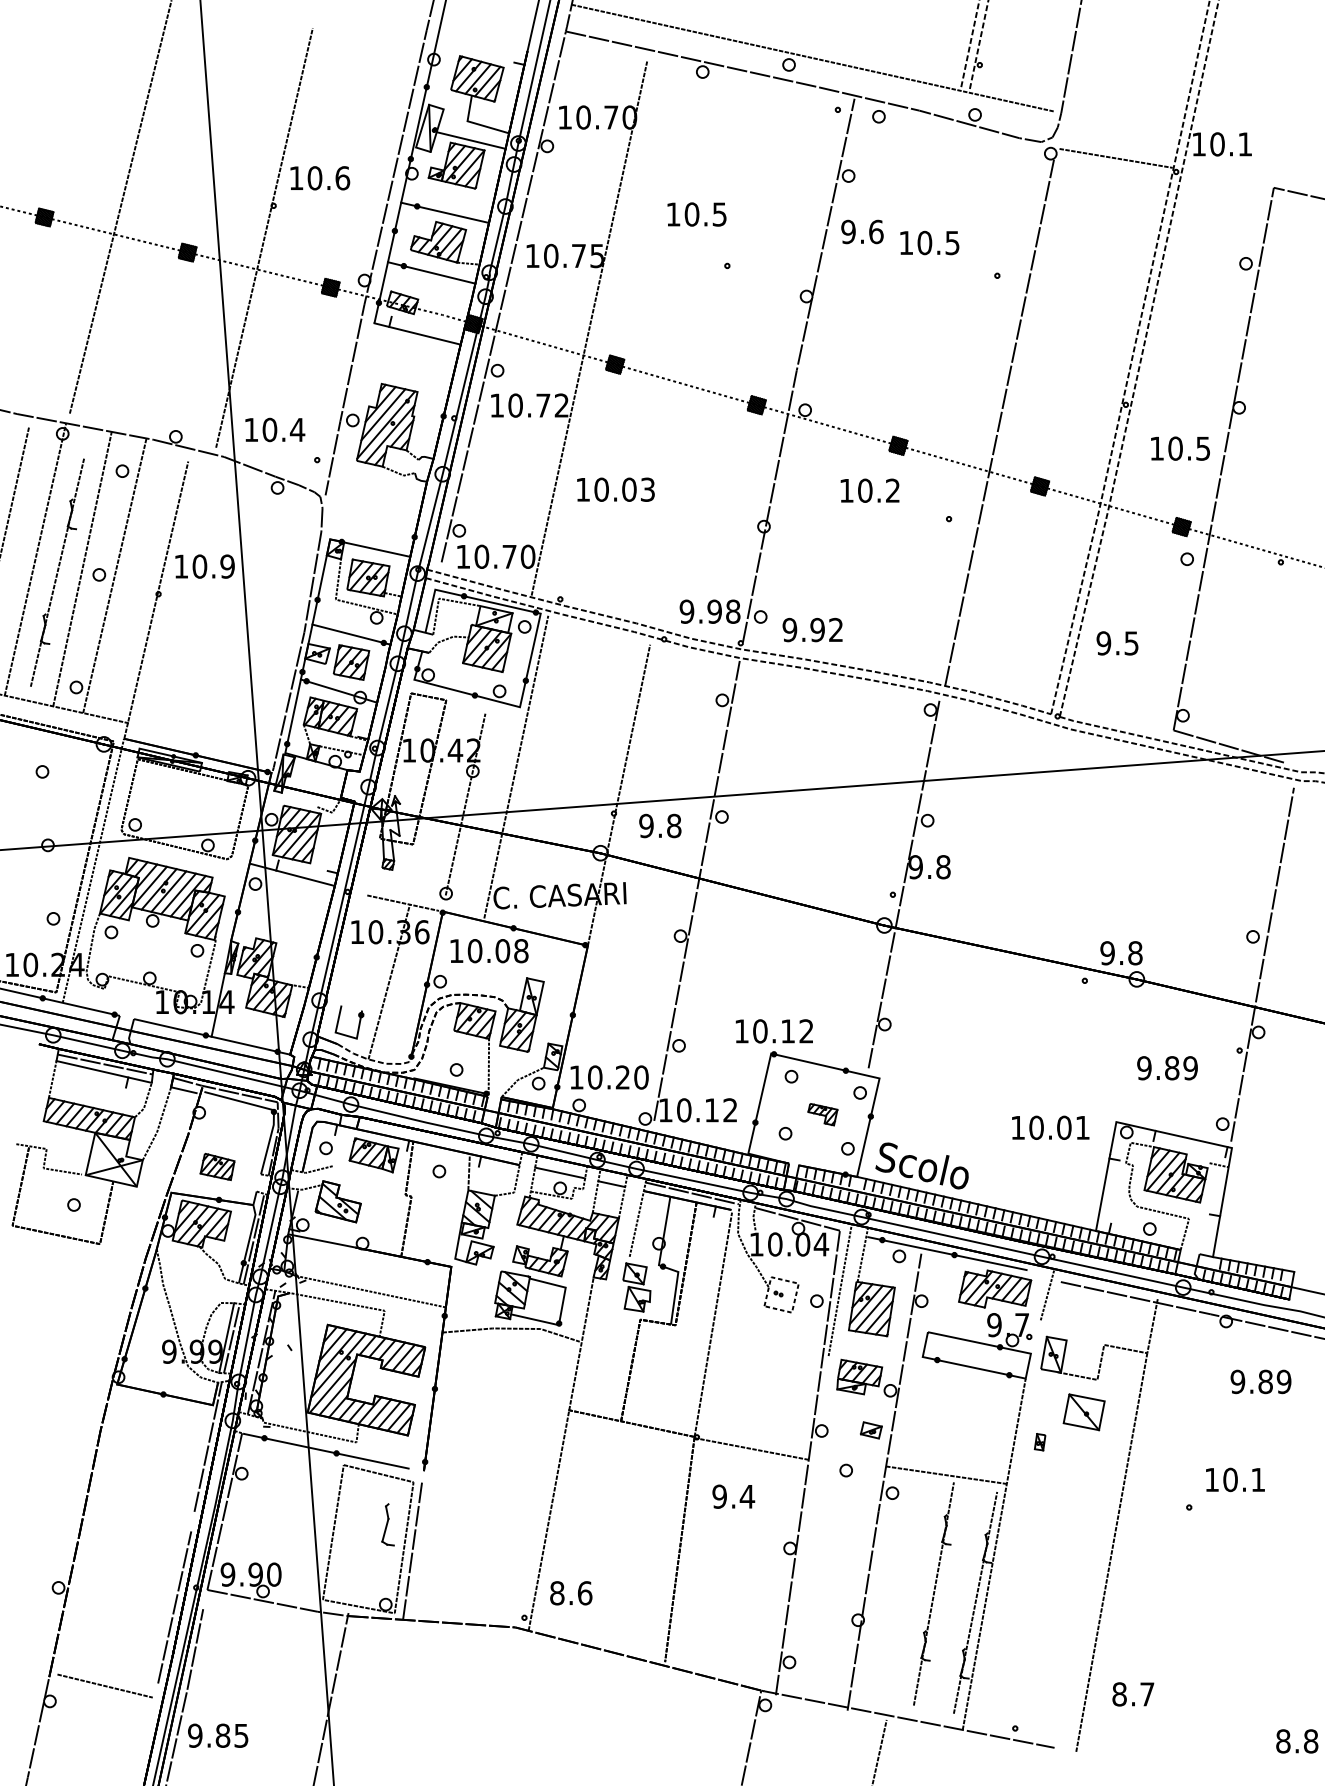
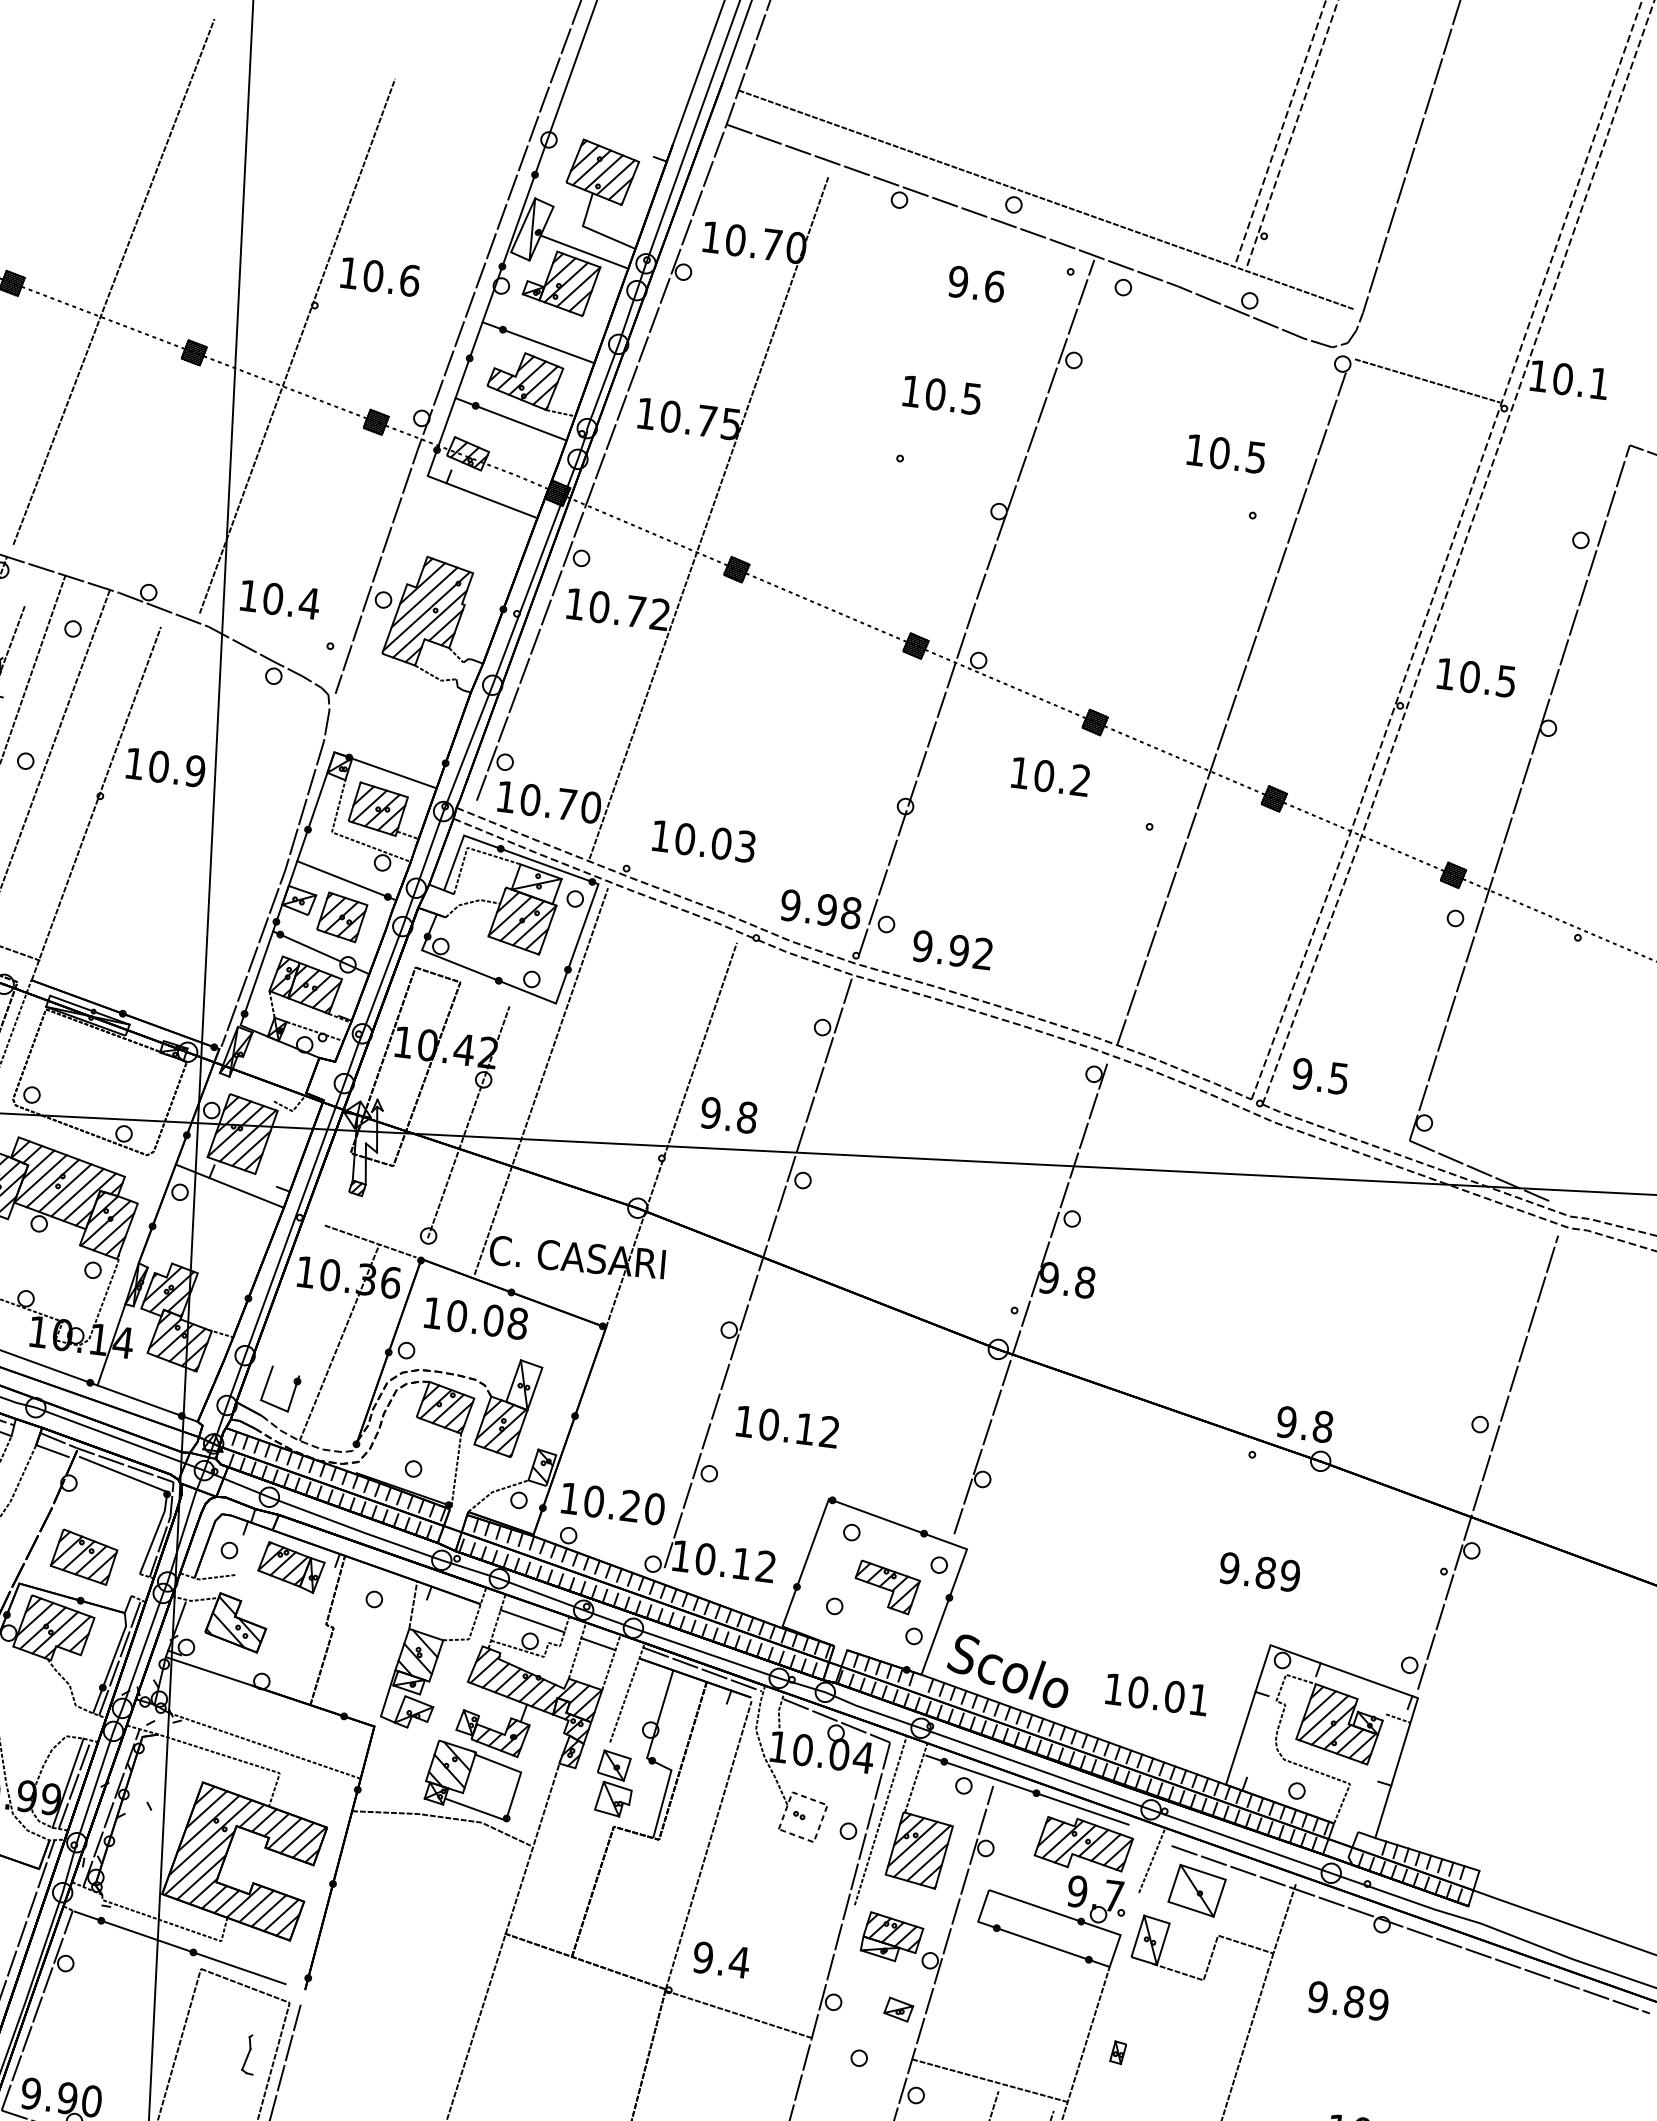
text: (696, 214) -> (941, 395), moved
text: (862, 231) -> (976, 283), moved
text: (929, 242) -> (1226, 453), moved
text: (1180, 448) -> (1476, 677), moved
text: (615, 489) -> (703, 841), moved
text: (1117, 643) -> (1320, 1076), moved
text: (660, 825) -> (729, 1114), moved
text: (773, 1031) -> (786, 1426), moved
text: (1167, 1068) -> (1259, 1572), moved
part: (822, 1114) -> (886, 1587), size x1.67
text: (1050, 1127) -> (1156, 1694), moved
part: (217, 1166) -> (84, 1556), size x1.43
text: (1260, 1381) -> (1347, 2000), moved
part: (1083, 1412) -> (1196, 1890), moved
text: (733, 1496) -> (721, 1959), moved
part: (388, 1524) -> (249, 2054), size x0.71

